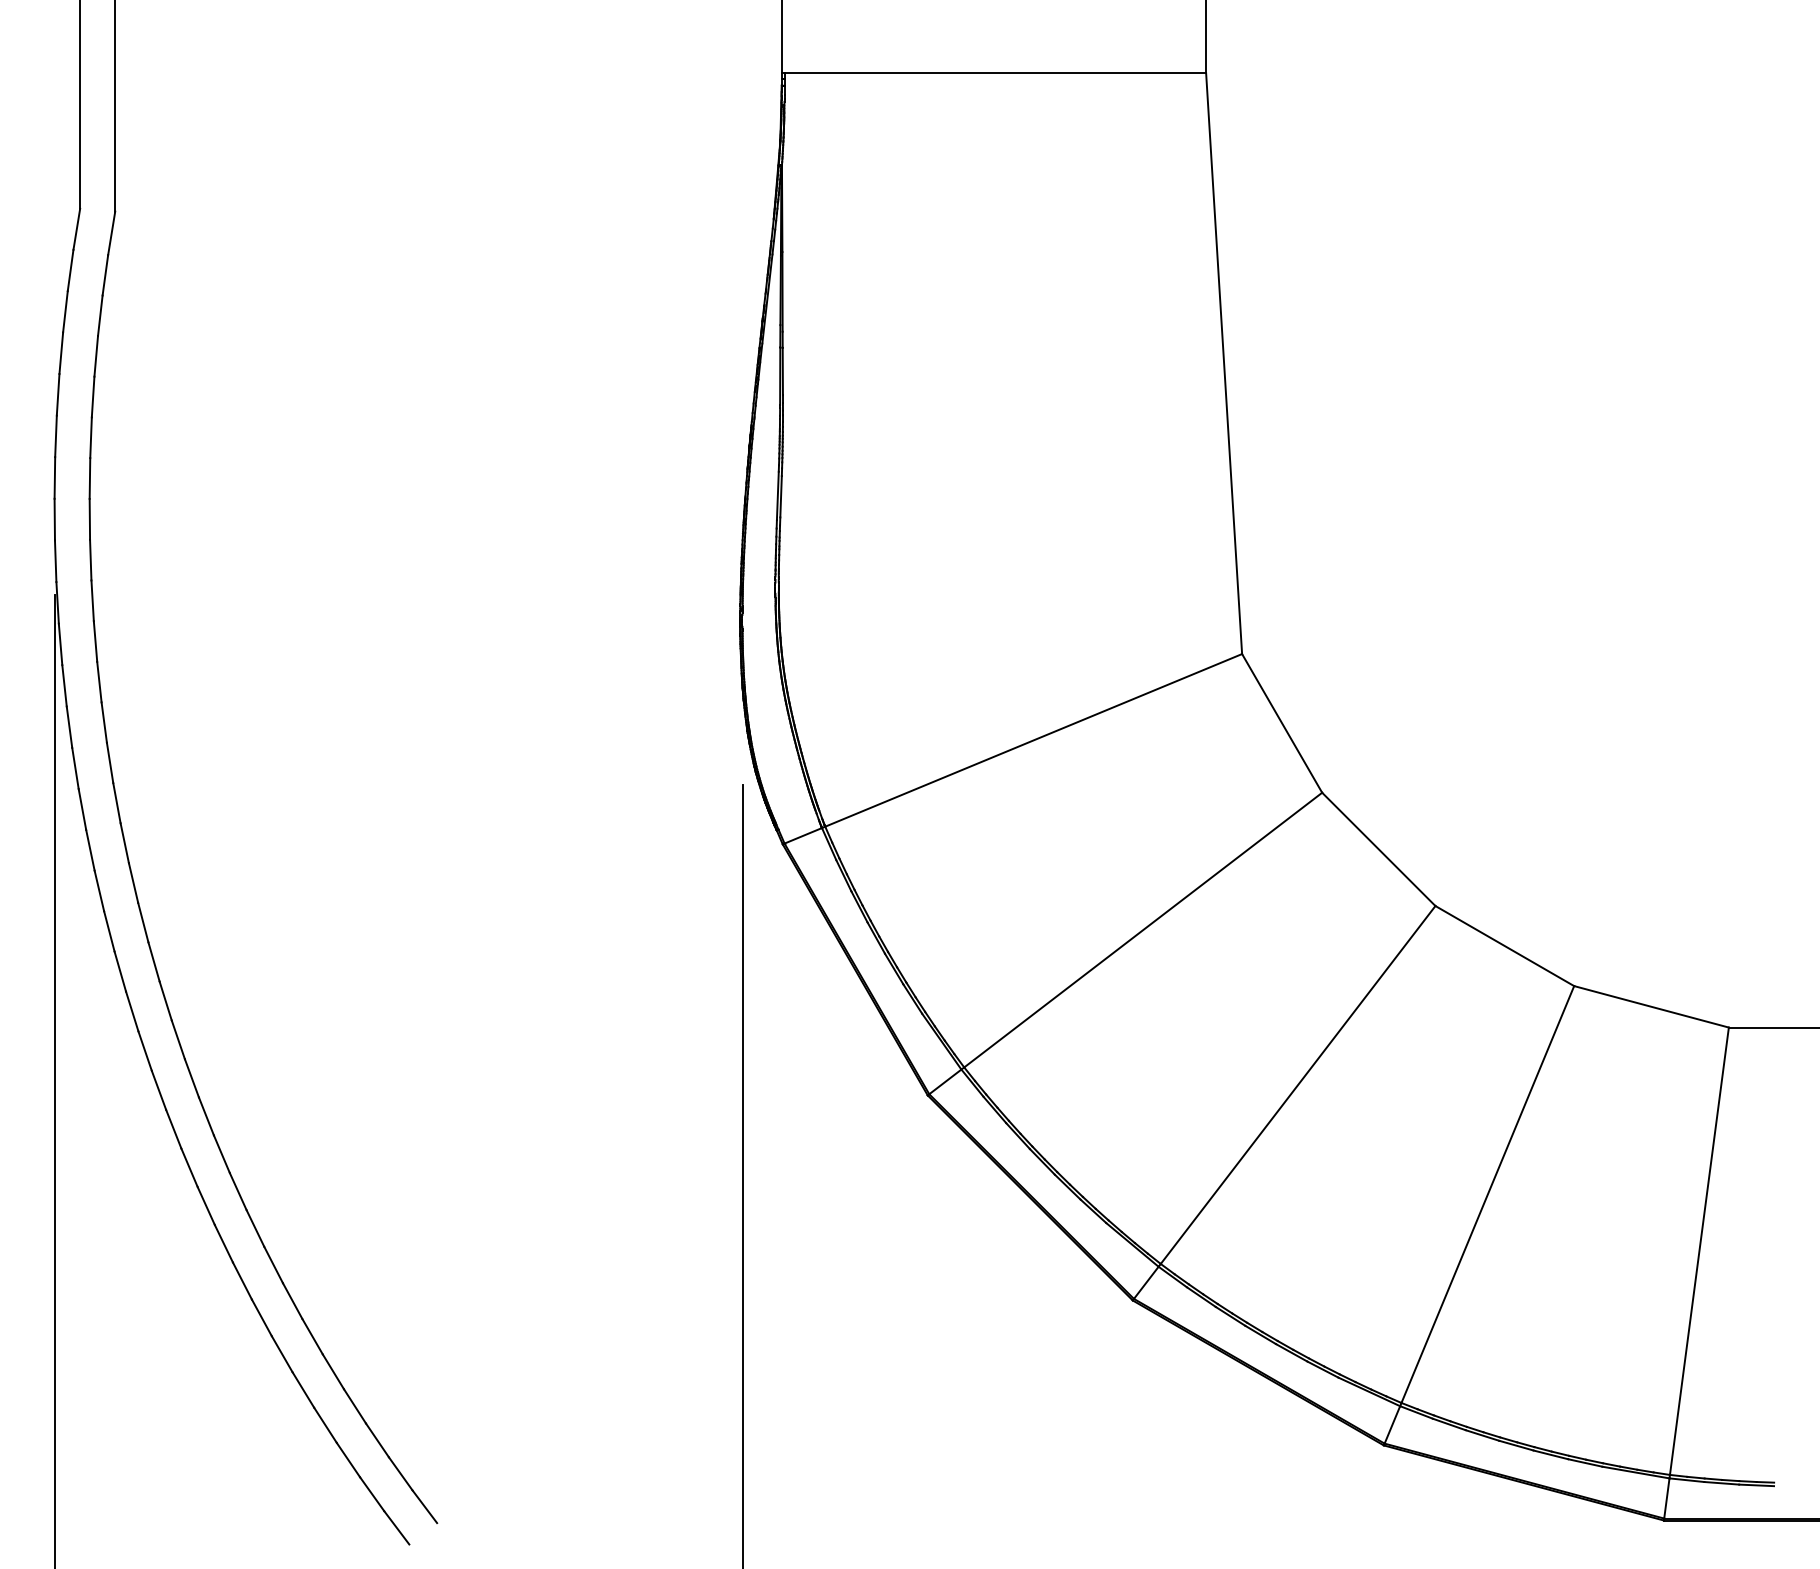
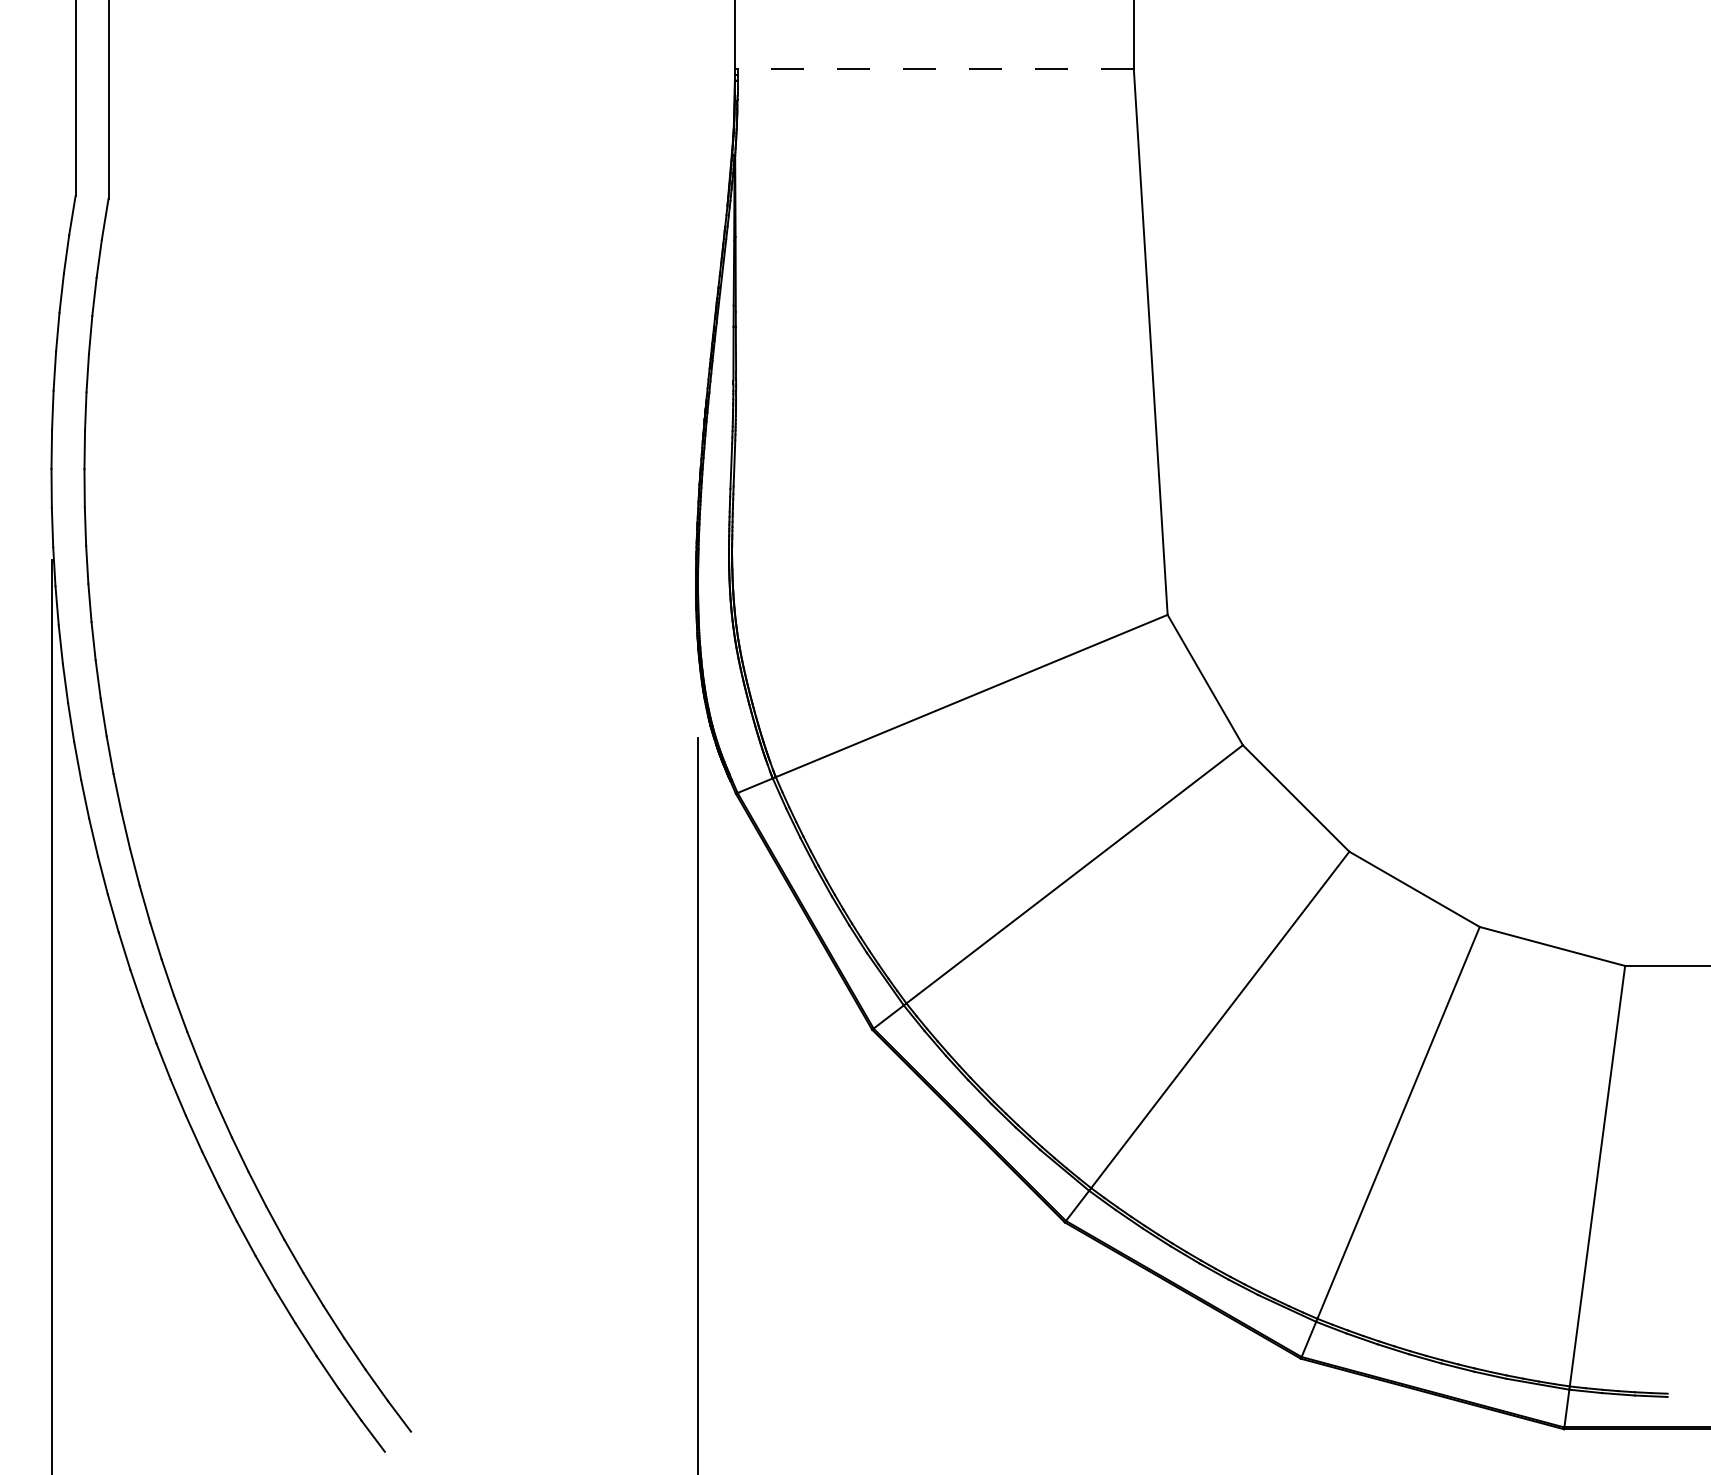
line: (995, 73) -> (935, 69), solid -> dashed

